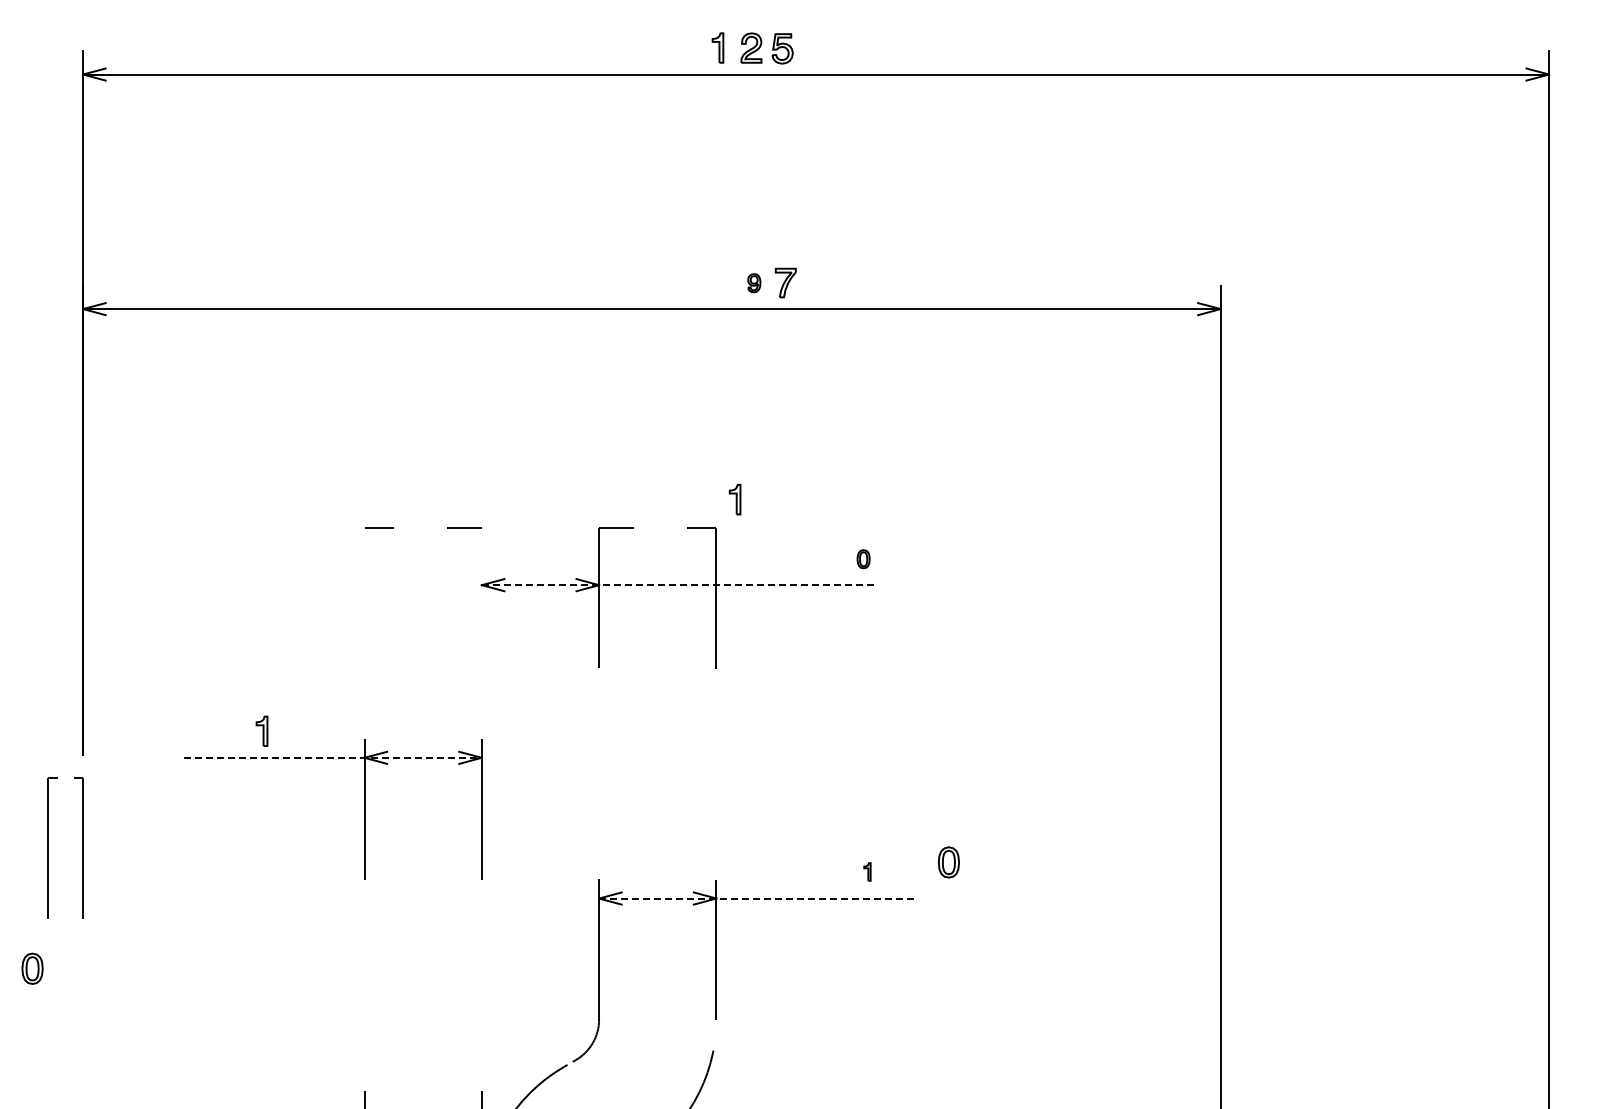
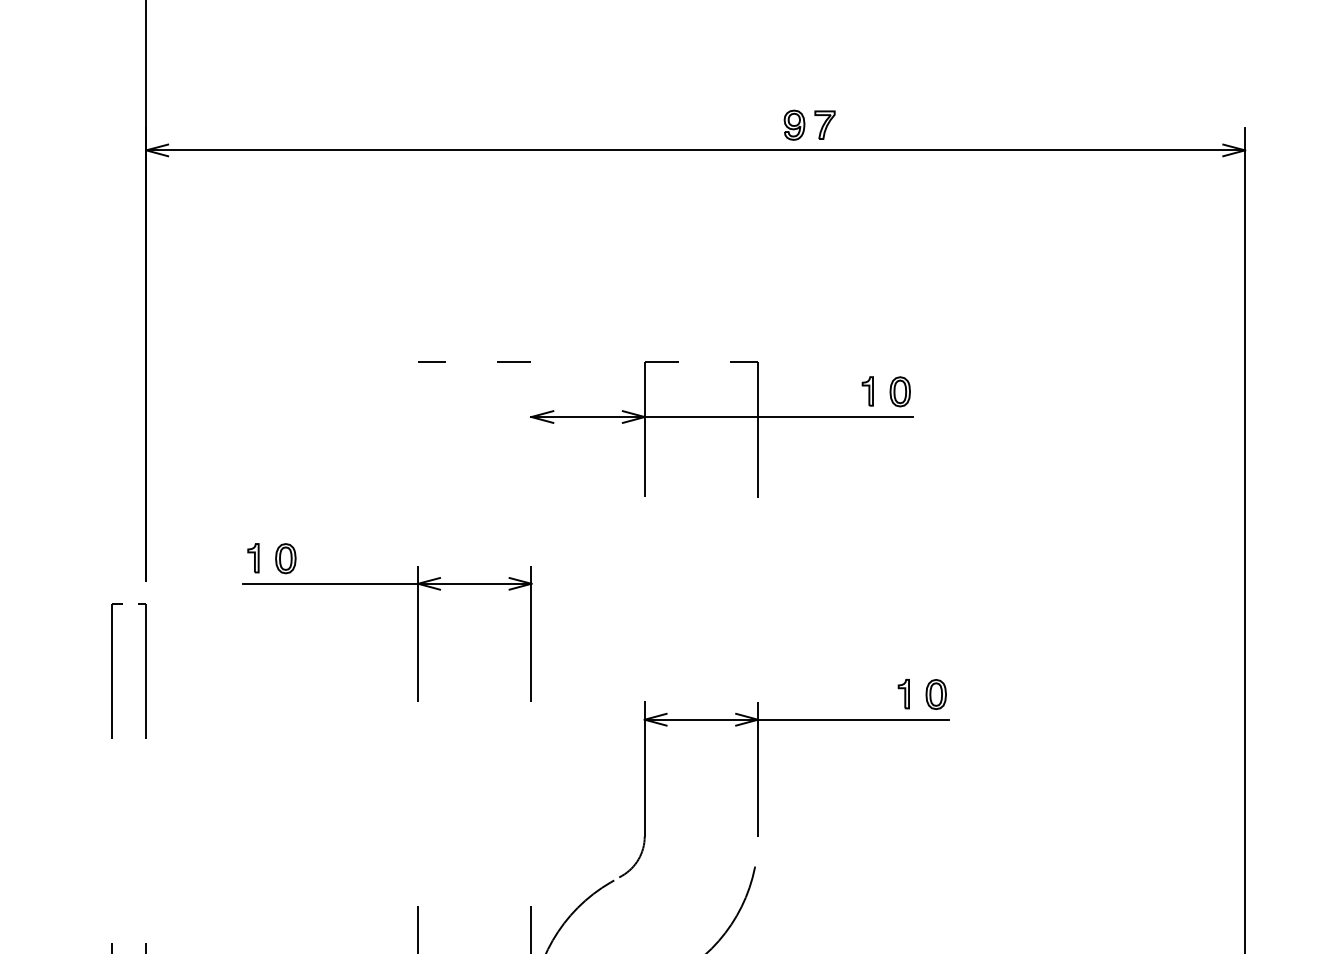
part: (754, 283) -> (794, 125), size x1.67
part: (734, 499) -> (867, 391), moved
part: (863, 559) -> (900, 392), size x1.67
line: (679, 585) -> (722, 417), dashed -> solid
part: (261, 730) -> (252, 557), moved
line: (333, 757) -> (388, 583), dashed -> solid
part: (948, 862) -> (935, 694), moved
part: (867, 871) -> (903, 693), size x1.67
line: (756, 898) -> (796, 719), dashed -> solid
part: (32, 968) -> (285, 558), moved

